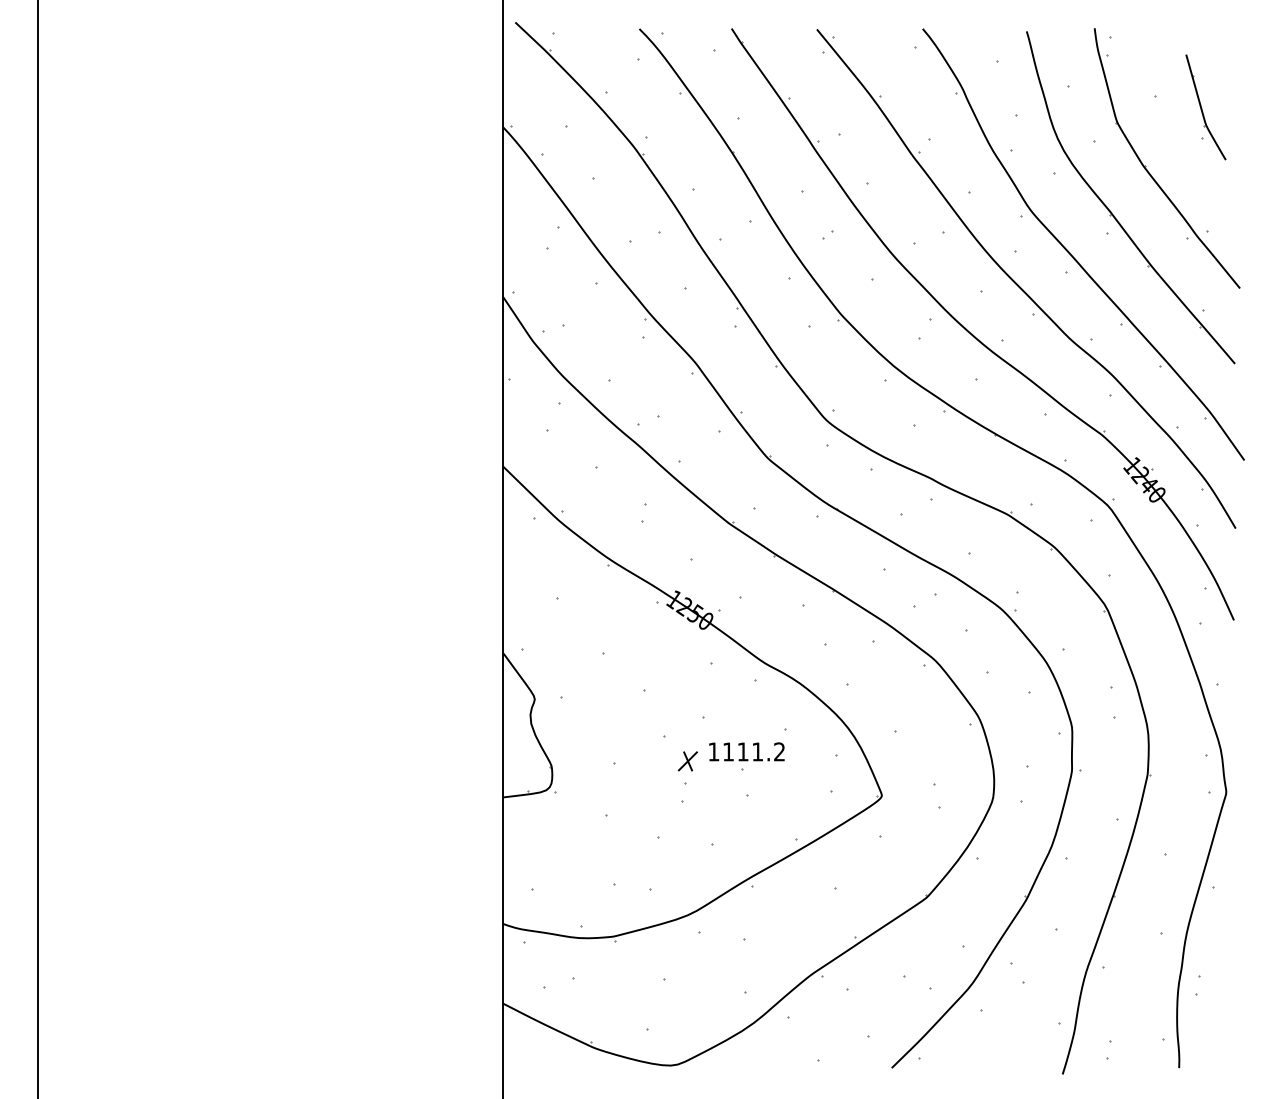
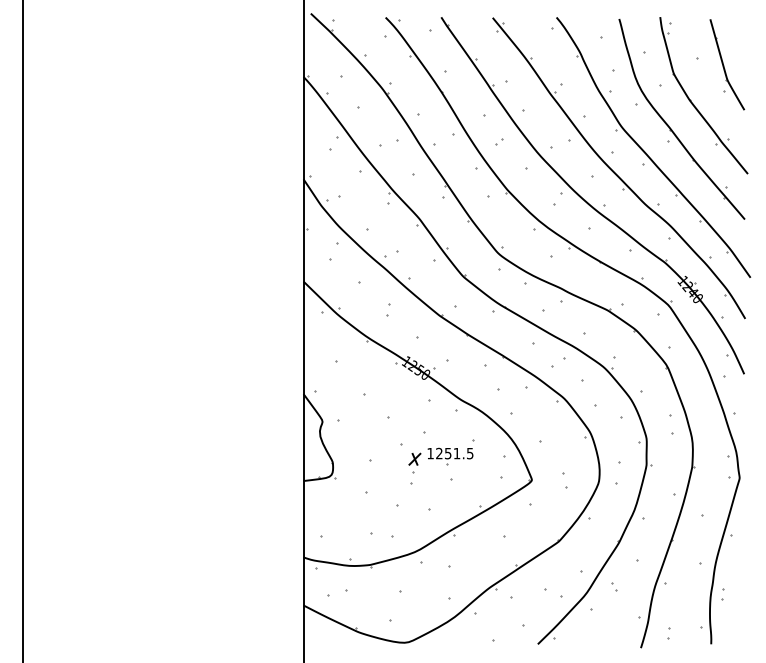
part: (1206, 106) -> (727, 64), size x1.43
text: (753, 751) -> (454, 453), 1111.2 -> 1251.5
part: (1018, 972) -> (614, 586), size x0.62

